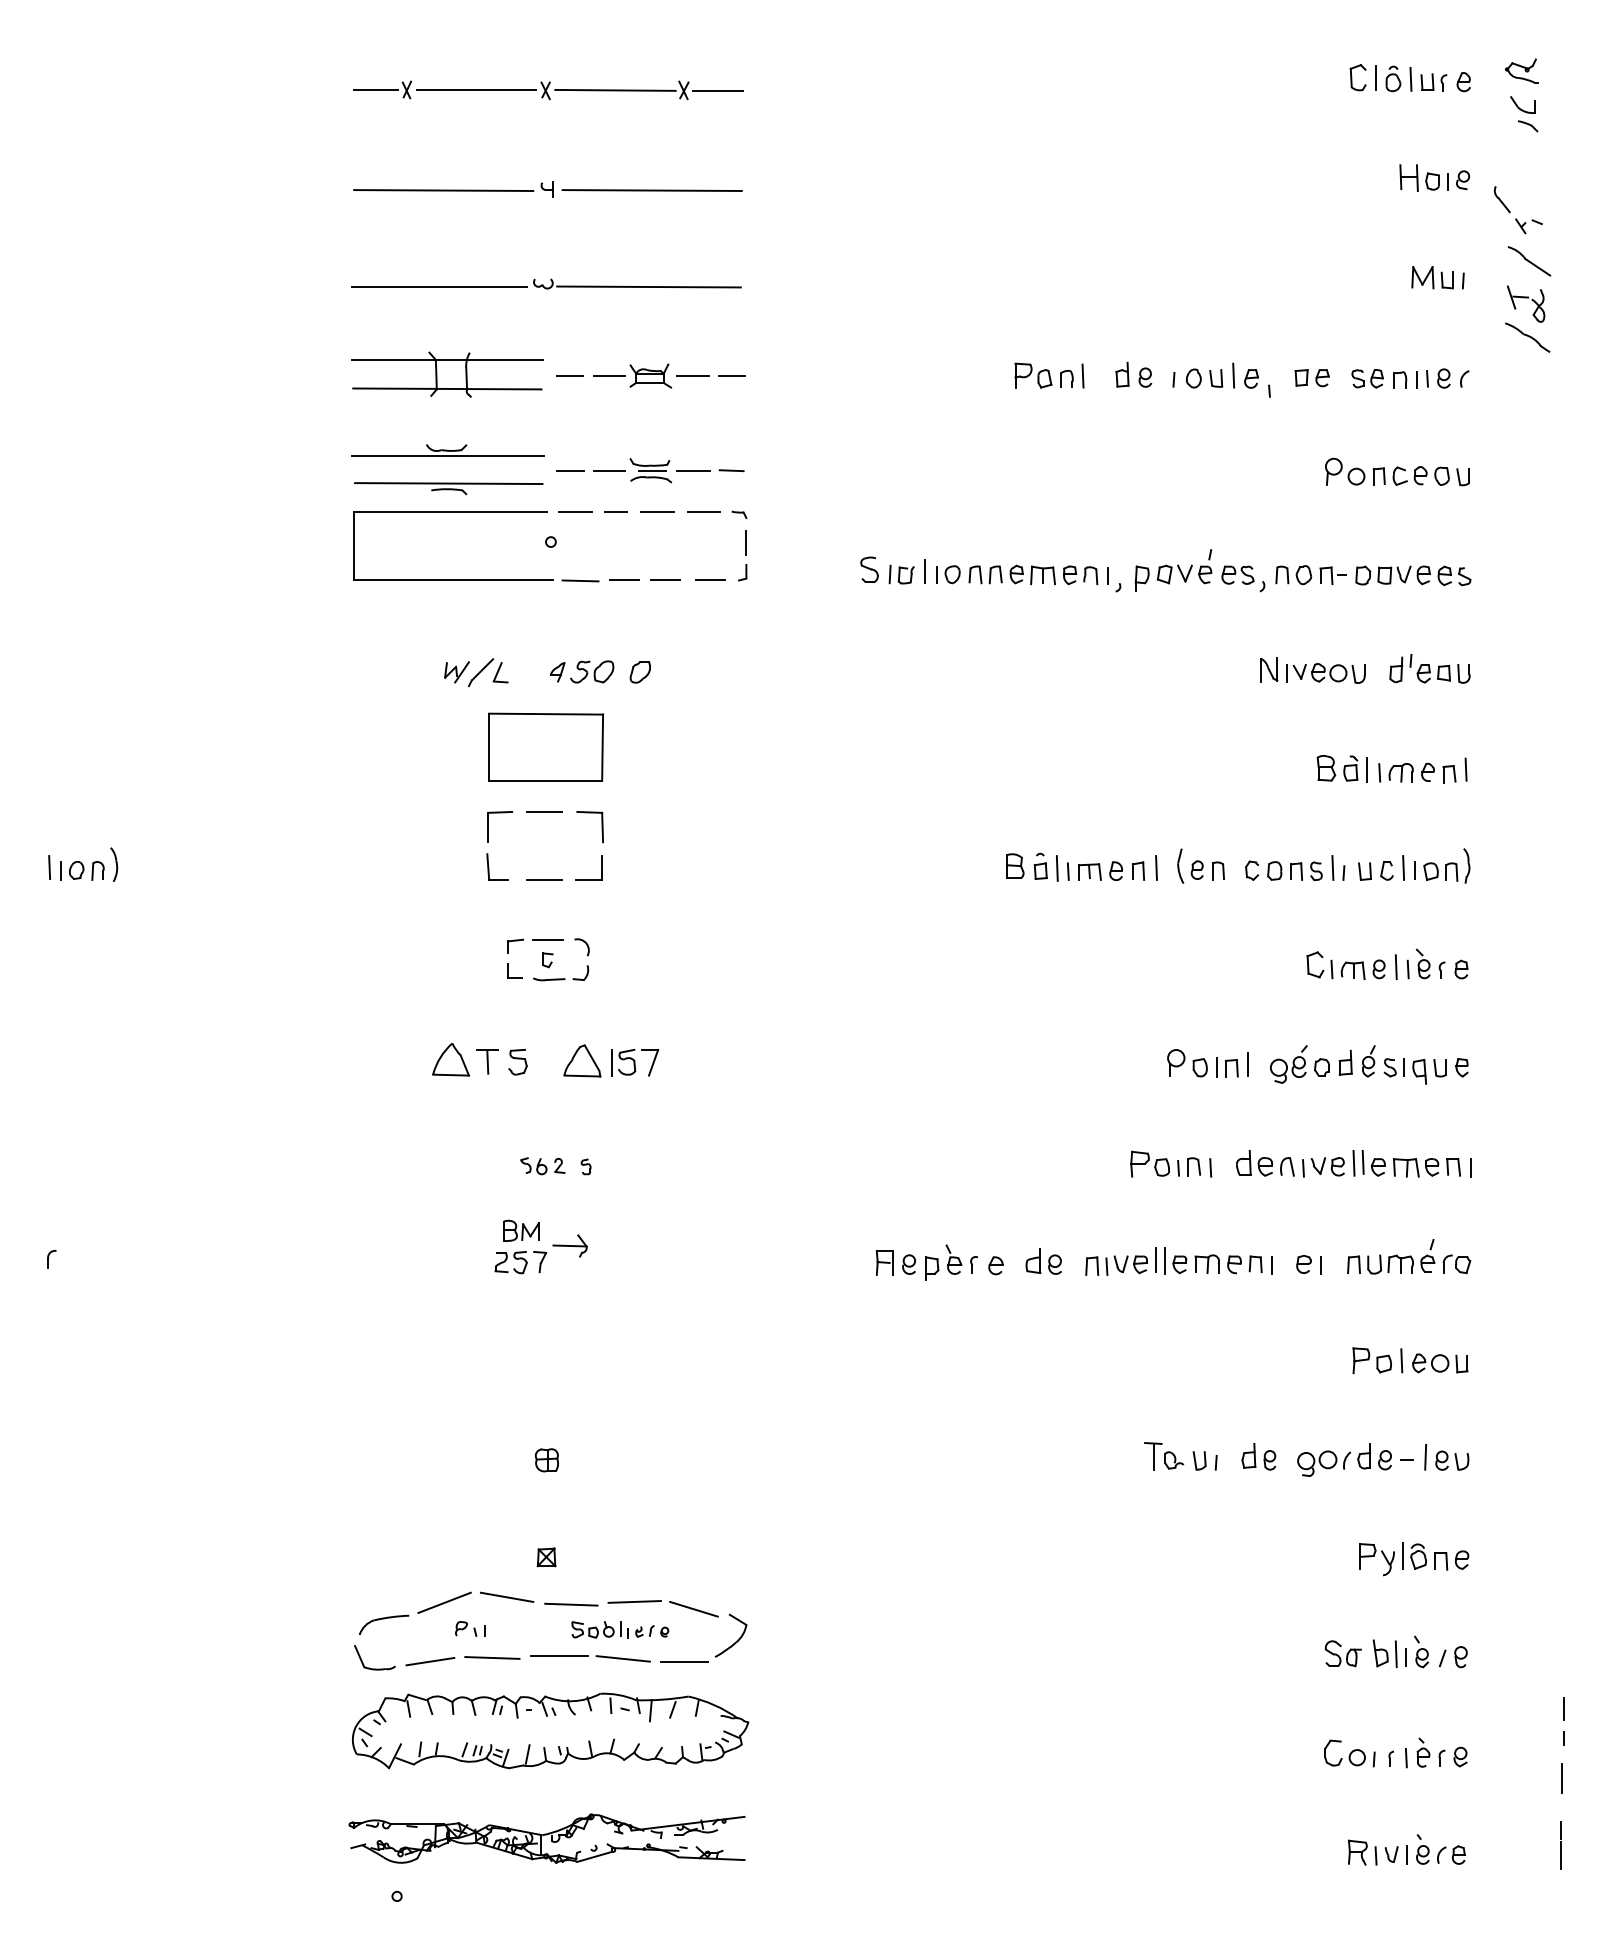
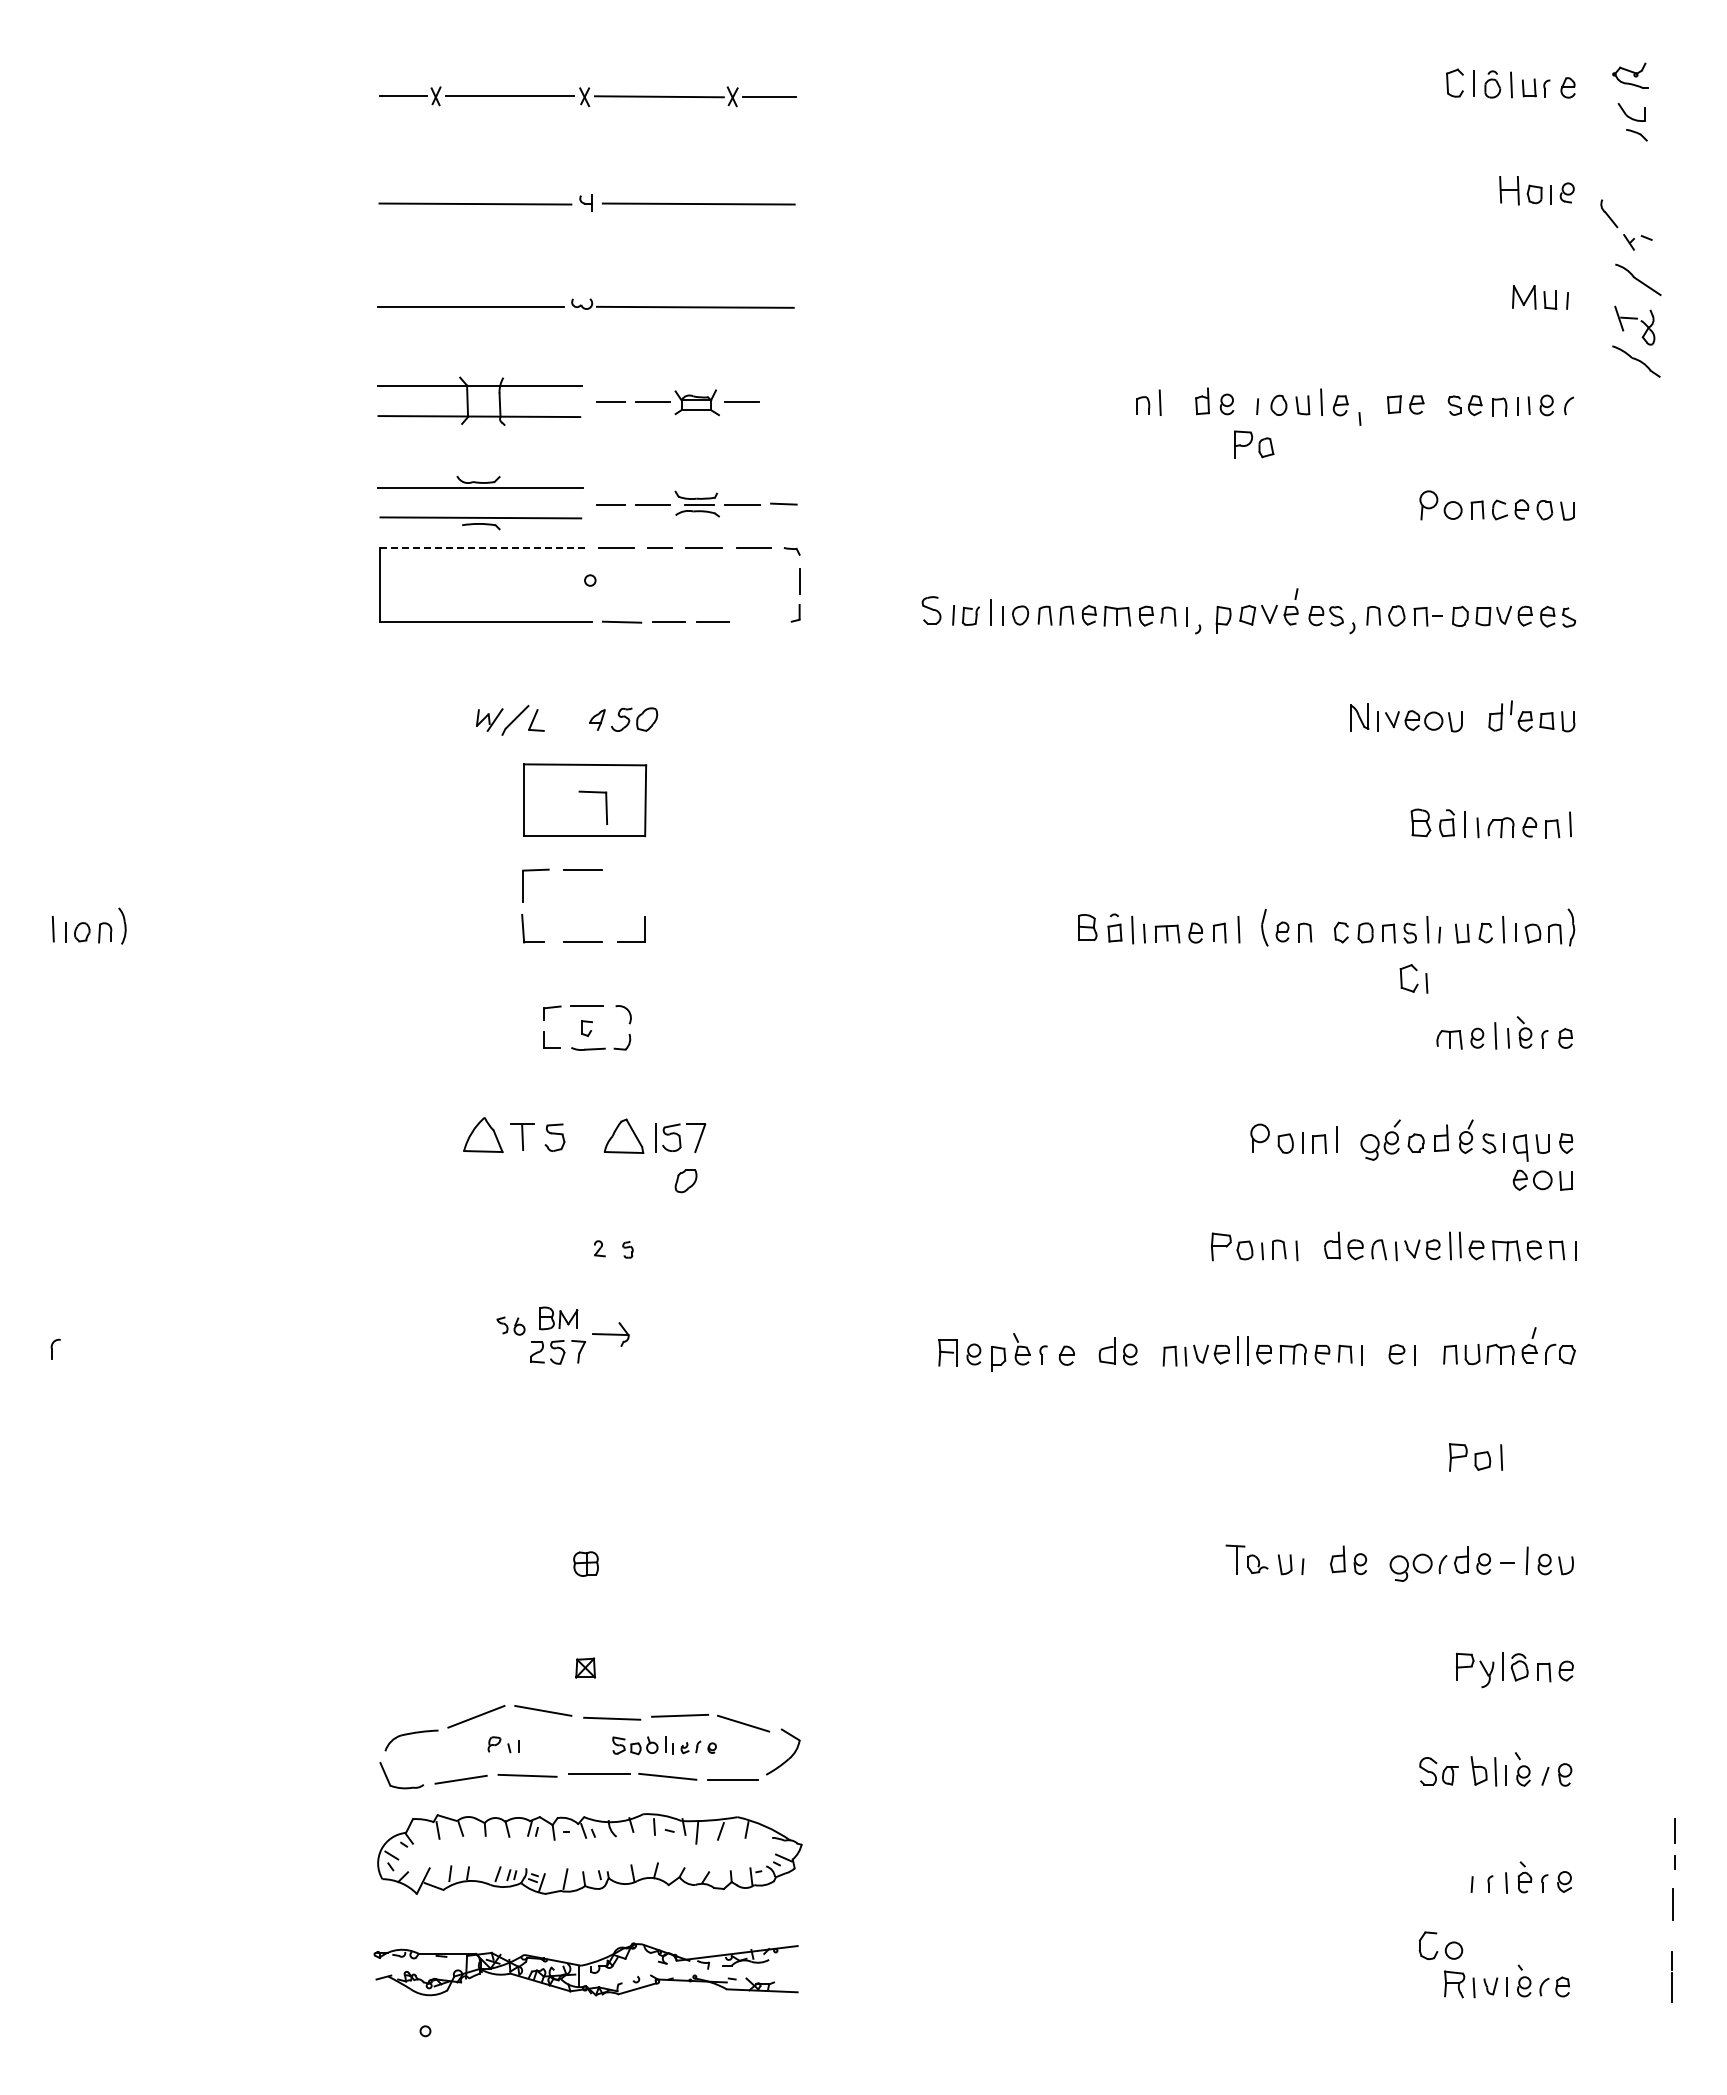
line: (731, 375) -> (783, 402), removed
part: (1033, 375) -> (1254, 444), moved
line: (451, 511) -> (483, 547), solid -> dashed
line: (710, 580) -> (761, 621), removed
part: (639, 672) -> (685, 1181), moved
part: (601, 826) -> (605, 807), moved
part: (1323, 969) -> (1417, 983), moved
part: (533, 1165) -> (510, 1325), moved
part: (1439, 1362) -> (1542, 1179), moved
part: (1344, 1752) -> (1440, 1945), moved

